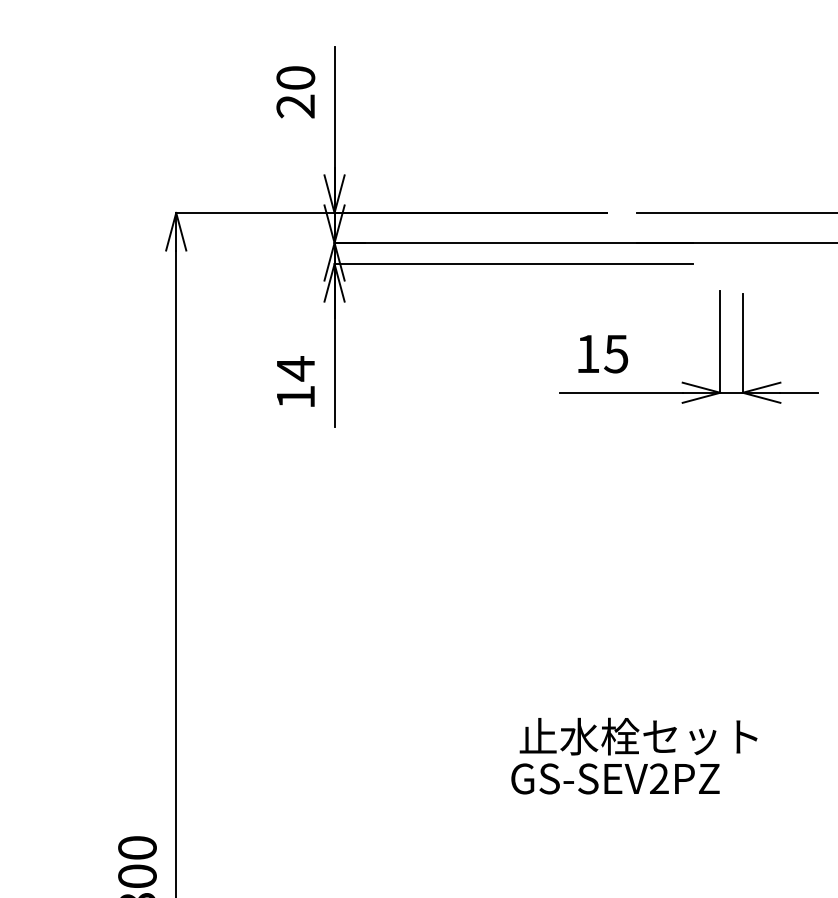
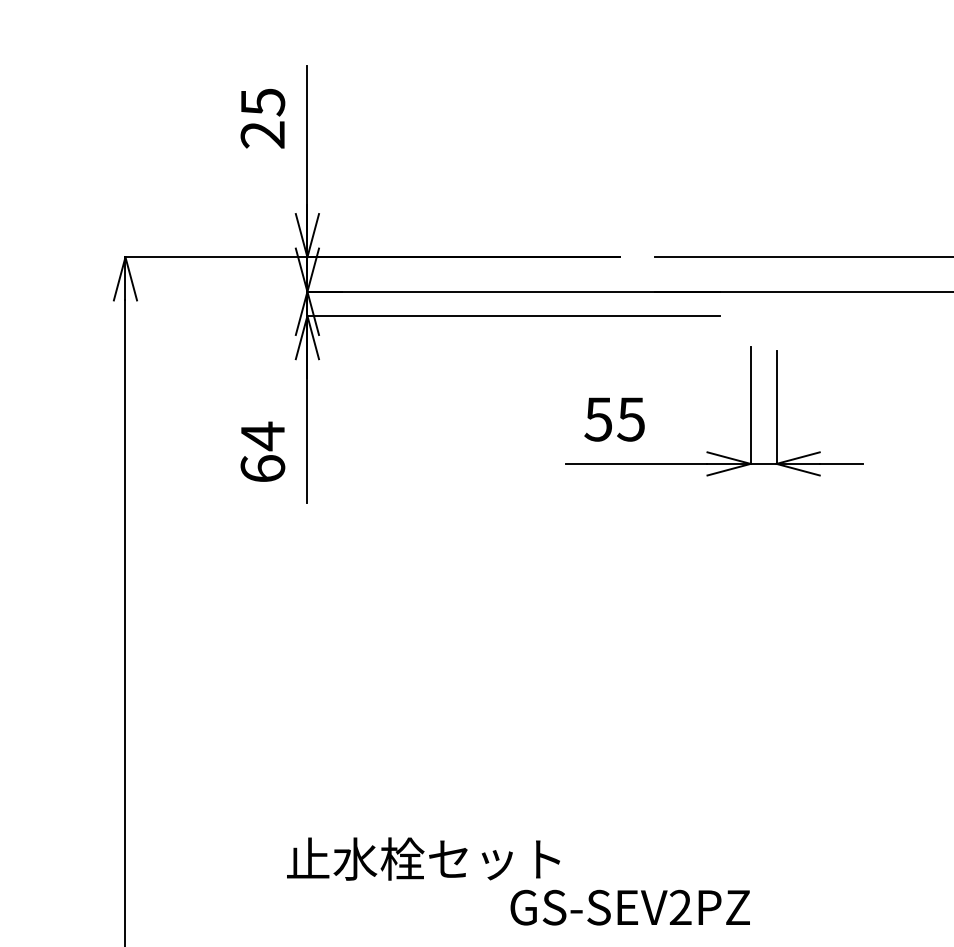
text: (295, 78) -> (262, 102), 20 -> 25
text: (587, 354) -> (598, 419), 15 -> 55
text: (295, 396) -> (262, 468), 14 -> 64
text: (638, 736) -> (423, 858), moved

